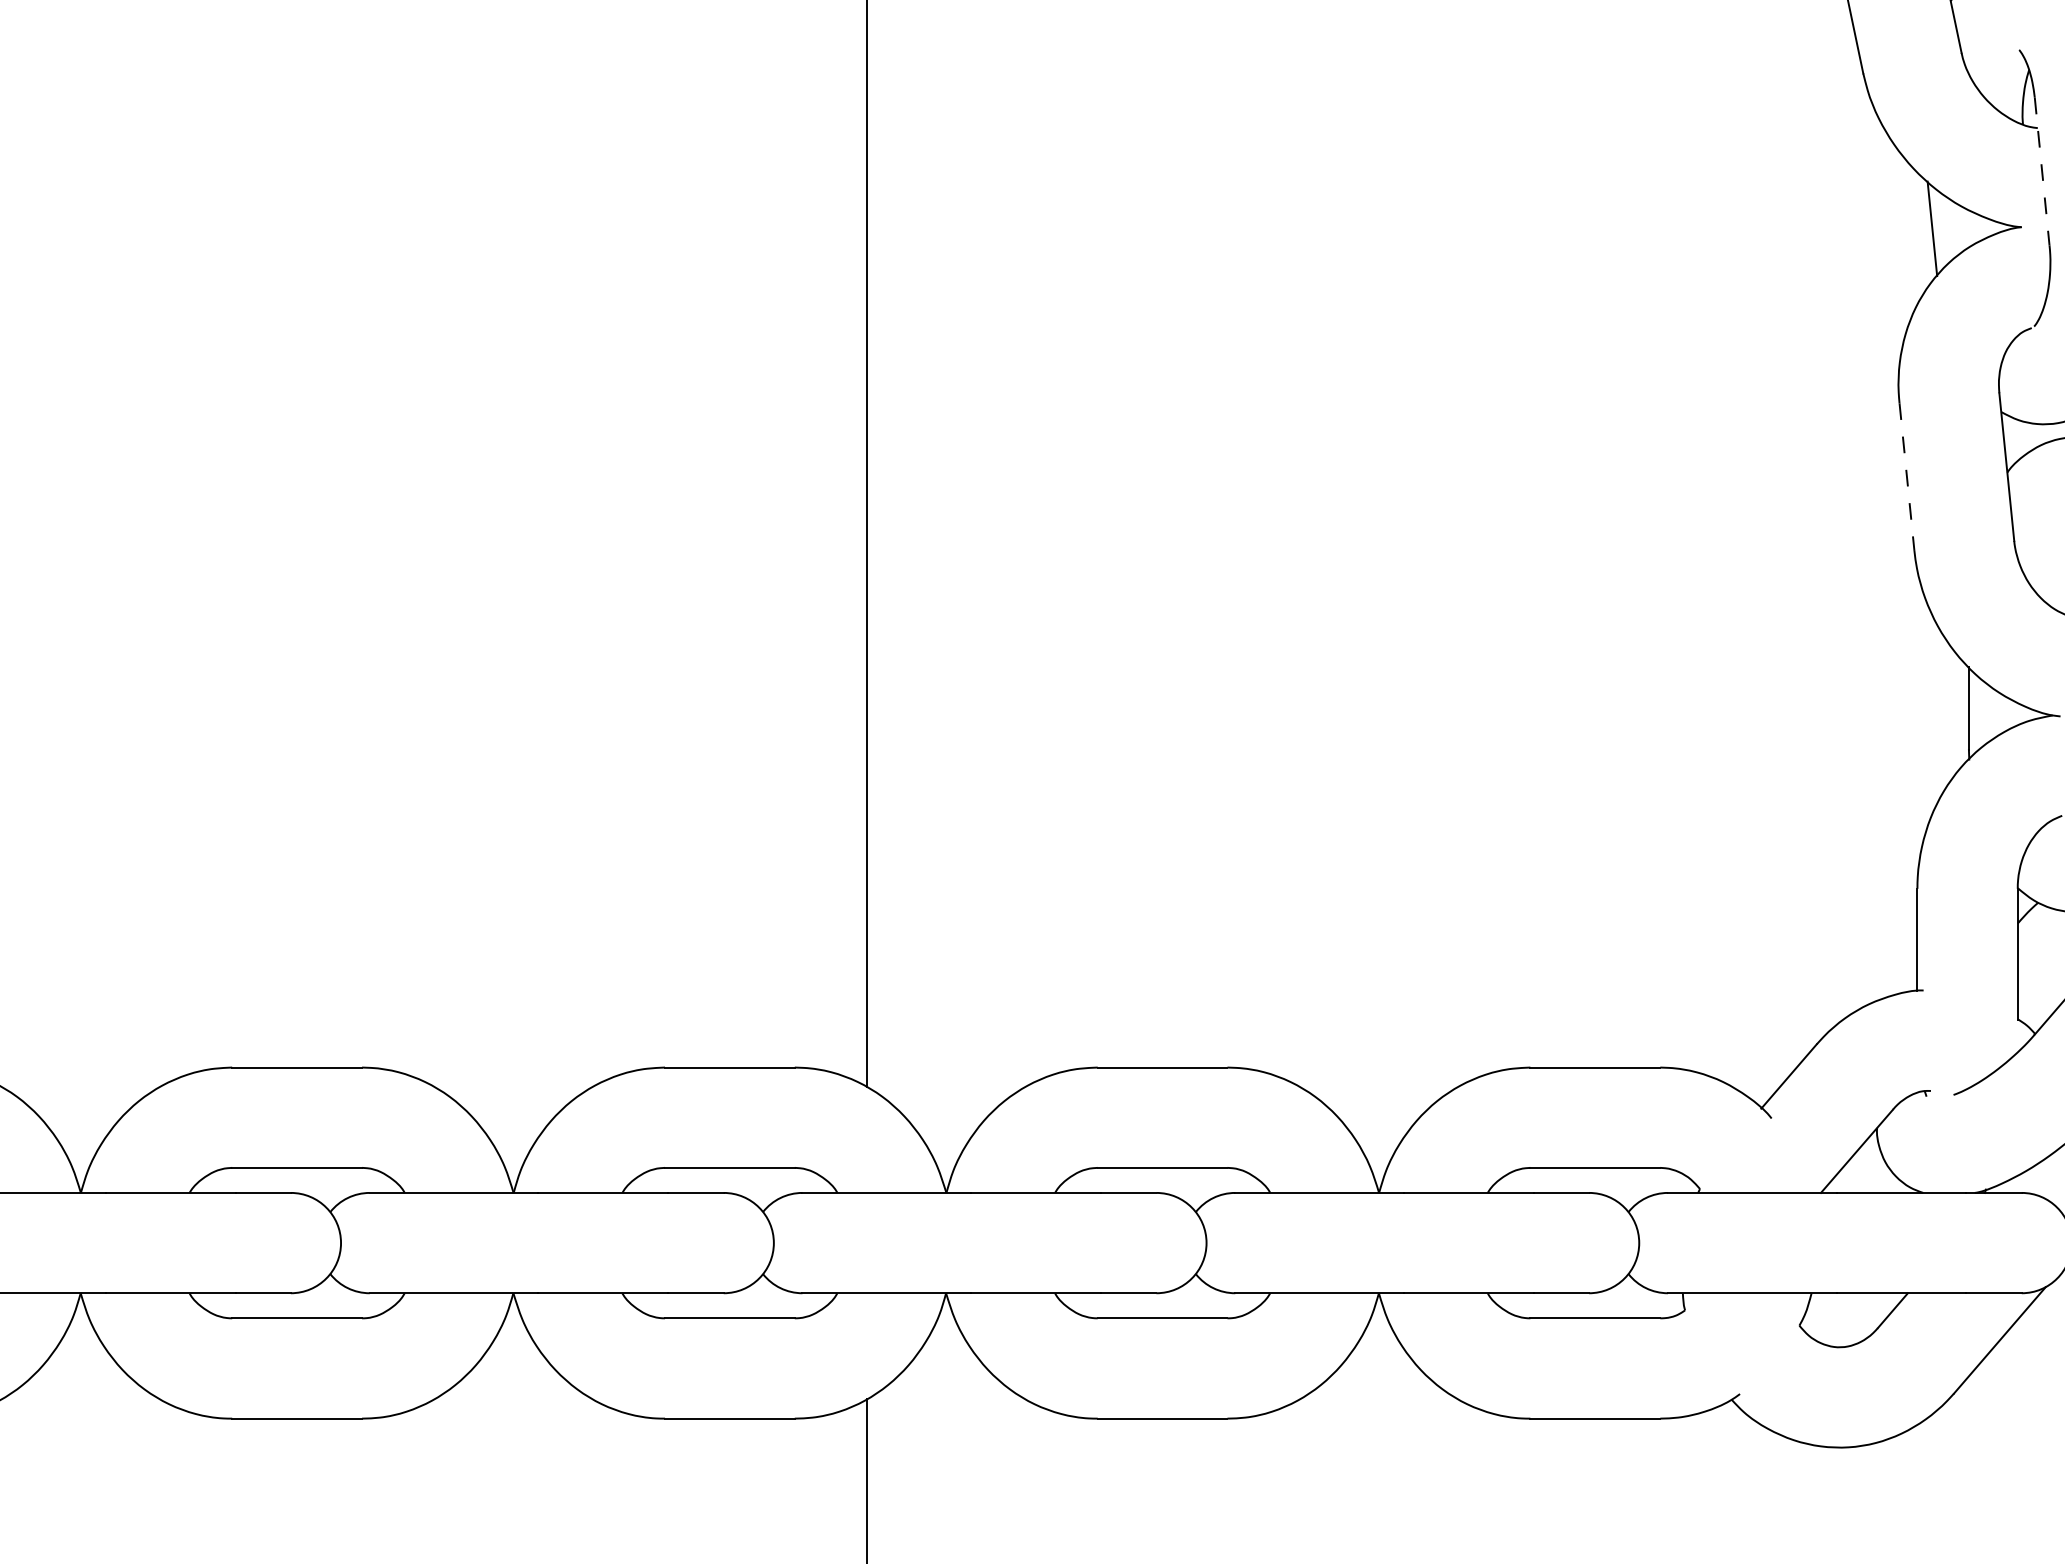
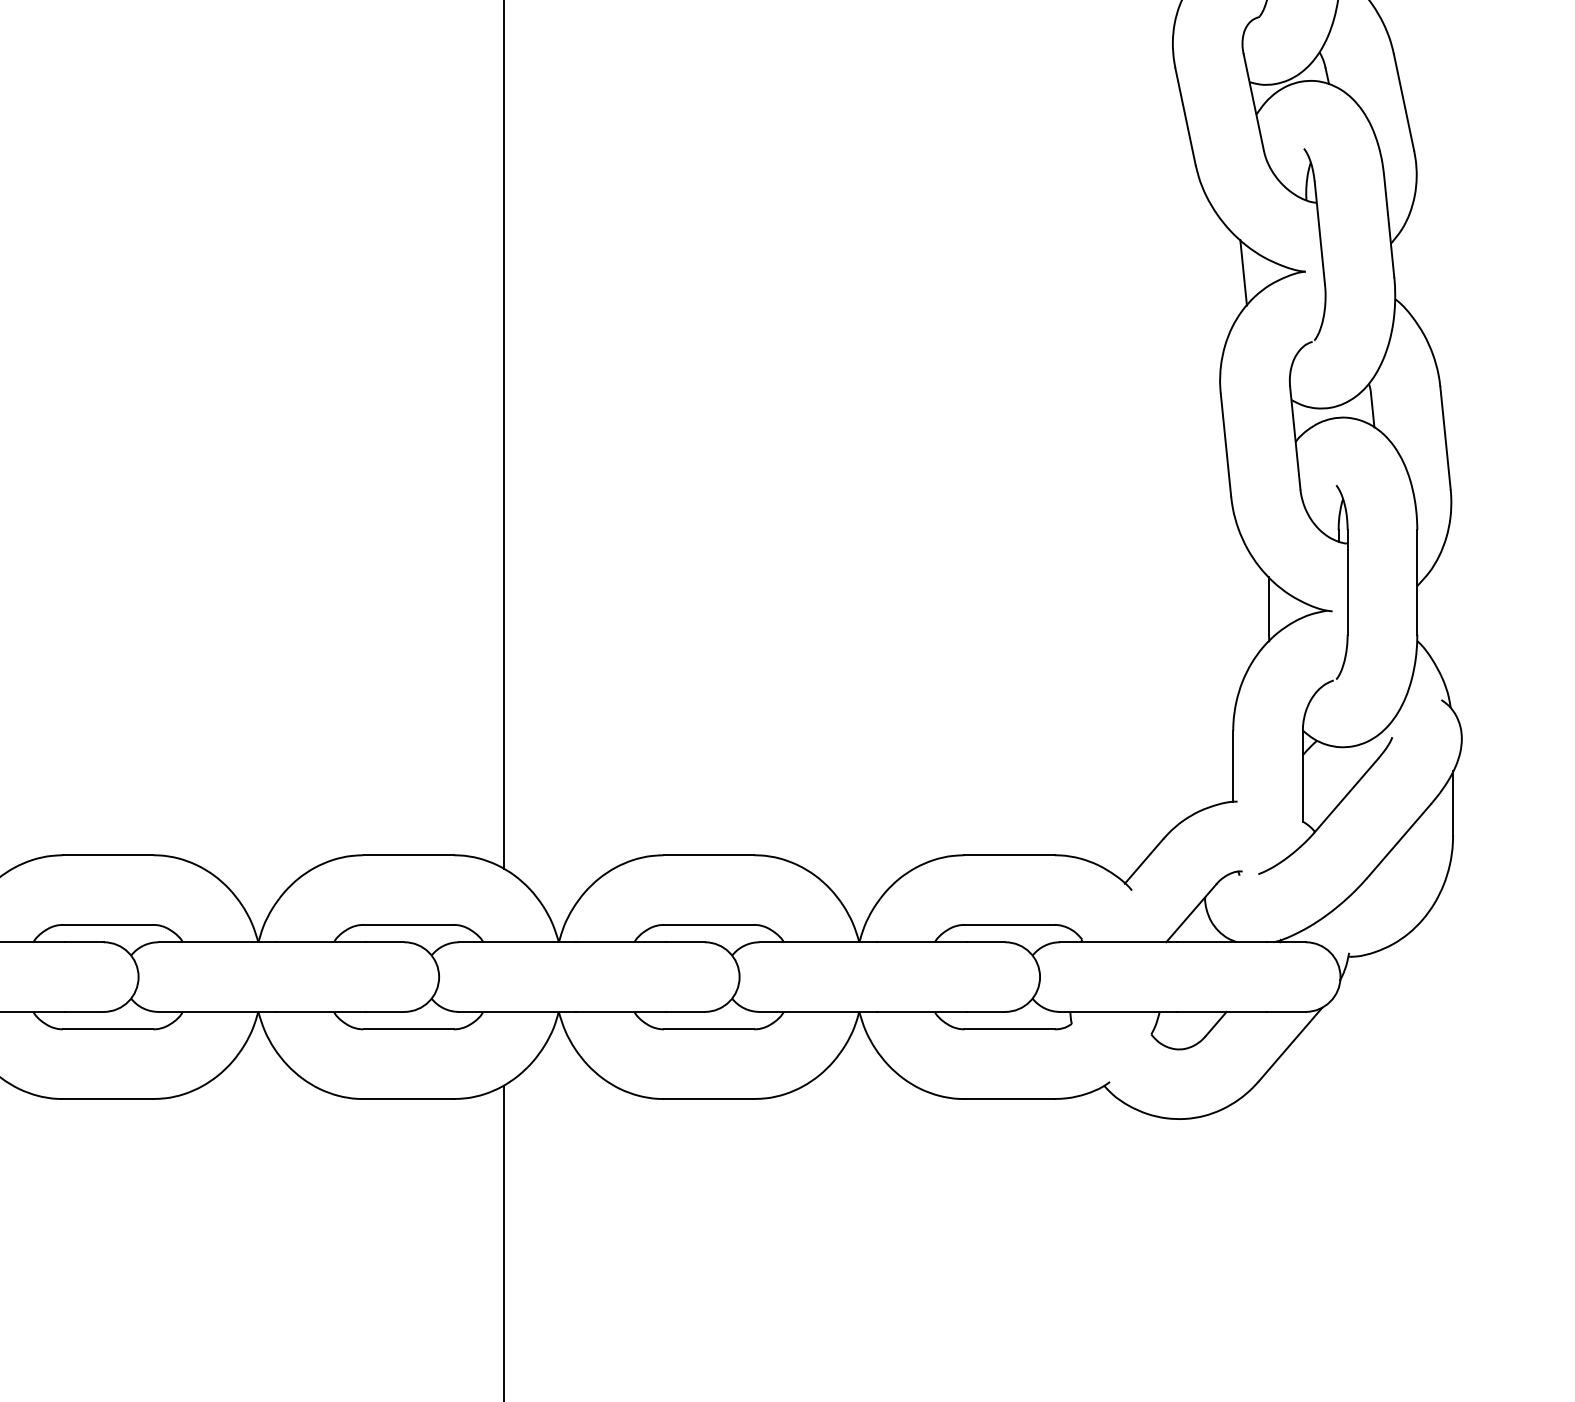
line: (2041, 172) -> (1319, 233), dashed -> solid
line: (1906, 477) -> (1225, 445), dashed -> solid

